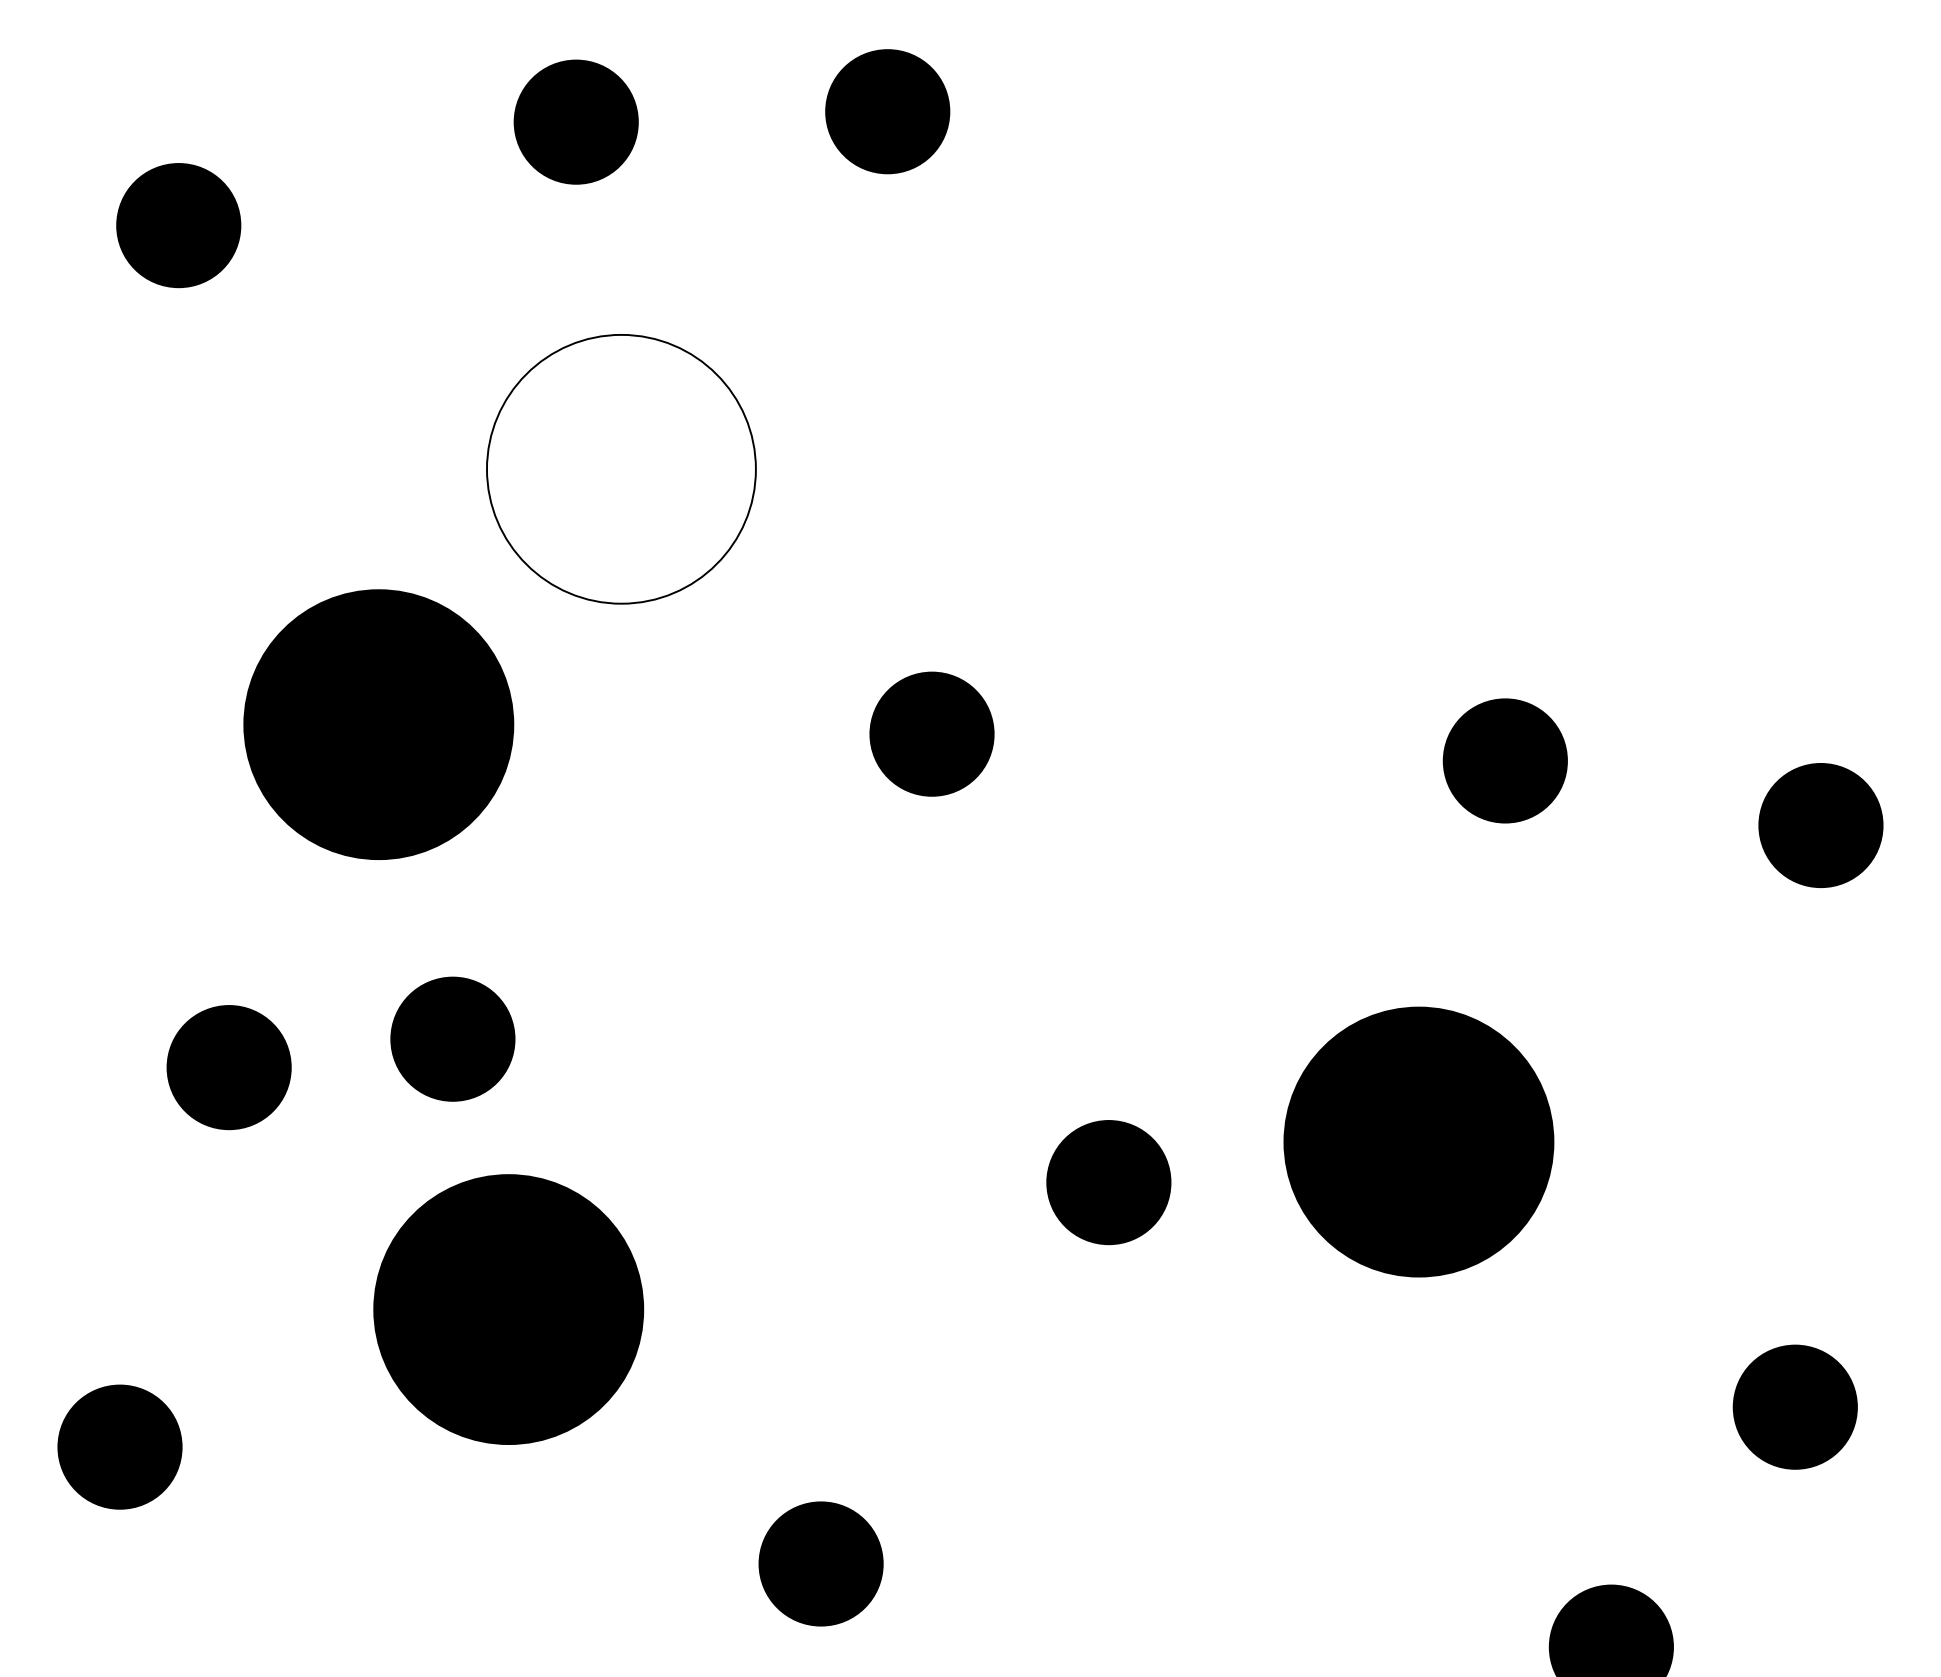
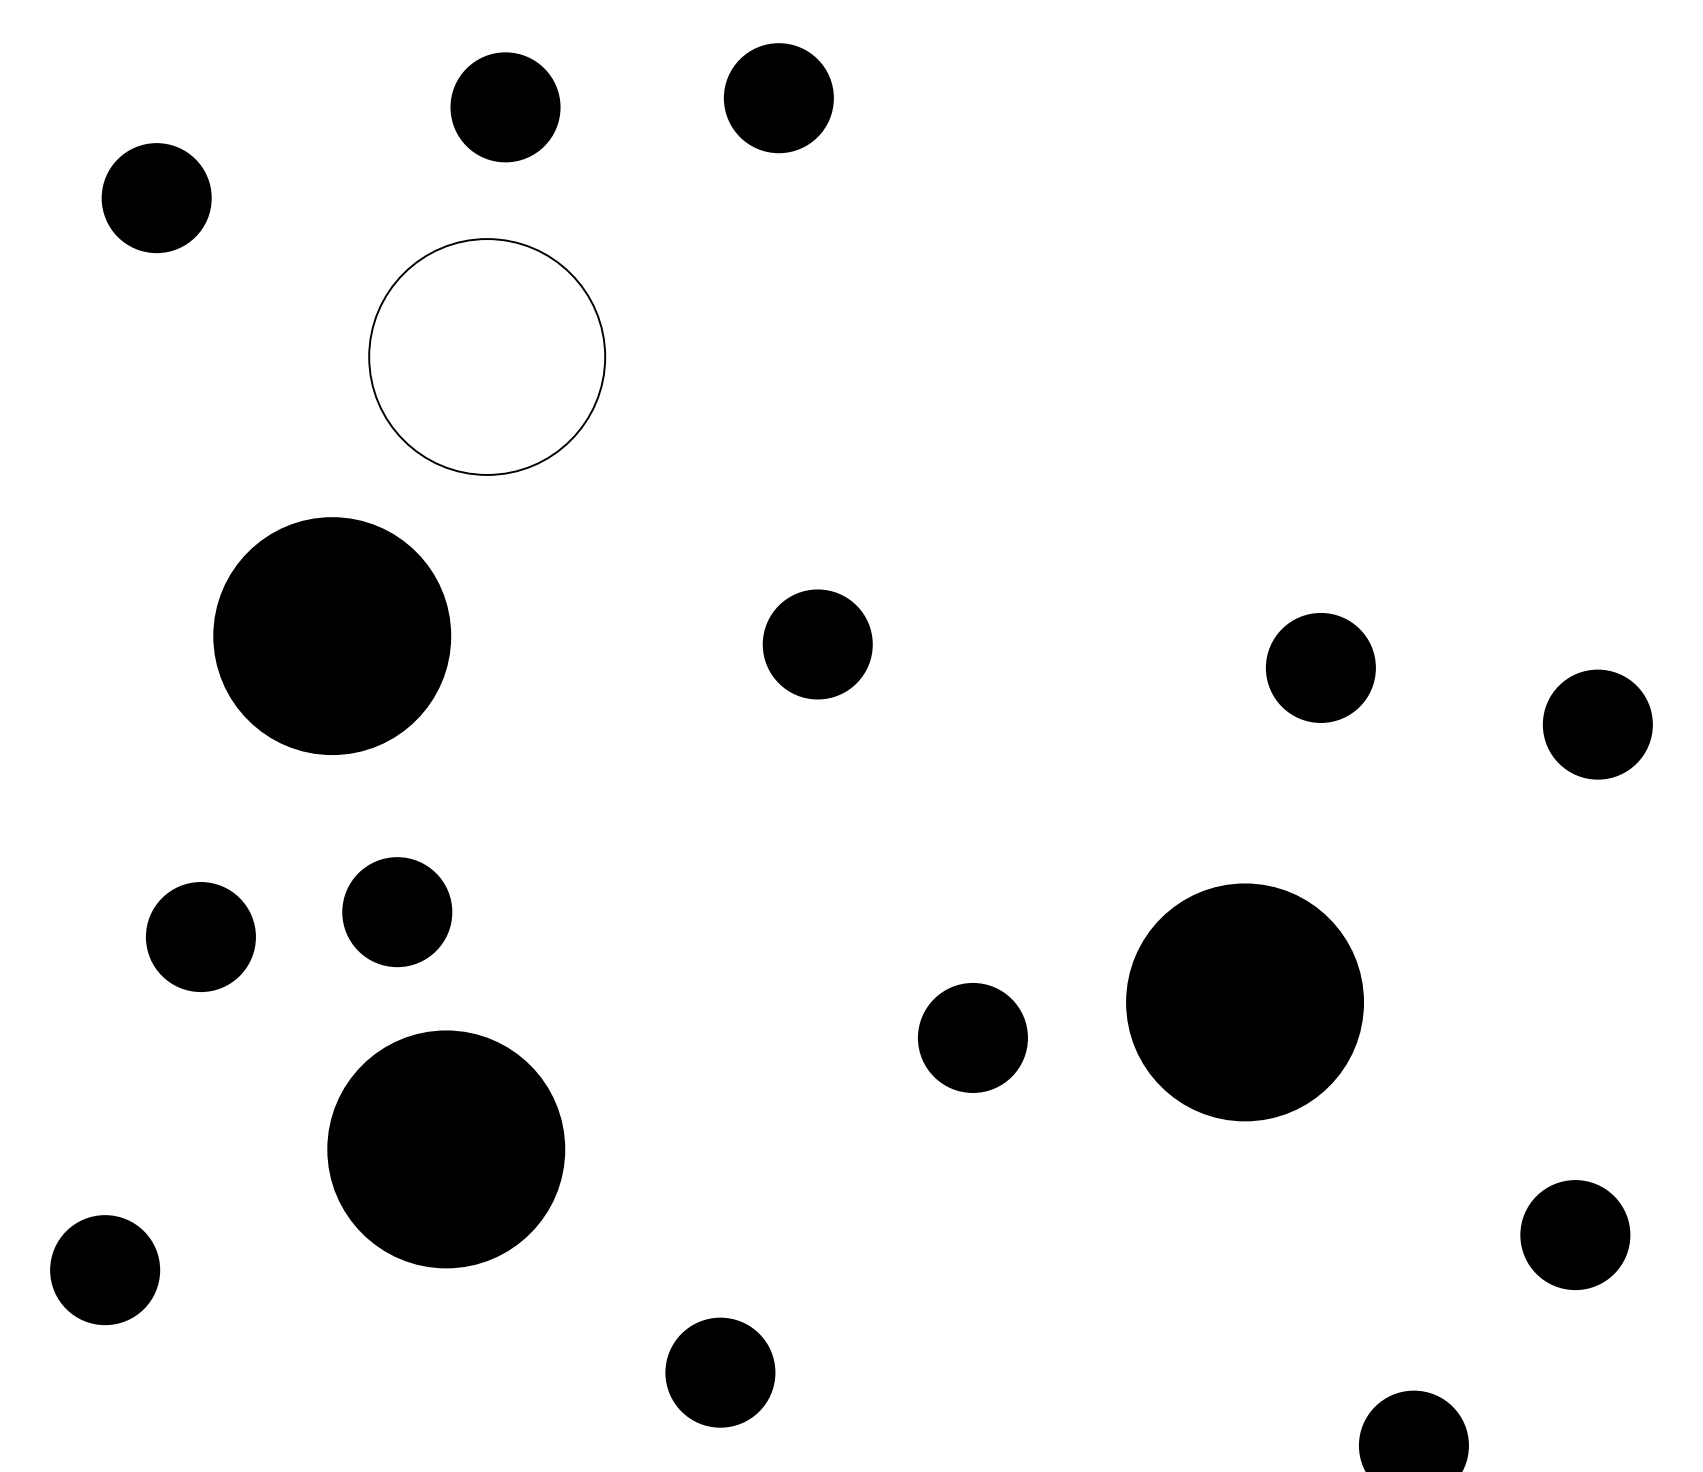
part: (621, 468) -> (487, 356), moved

